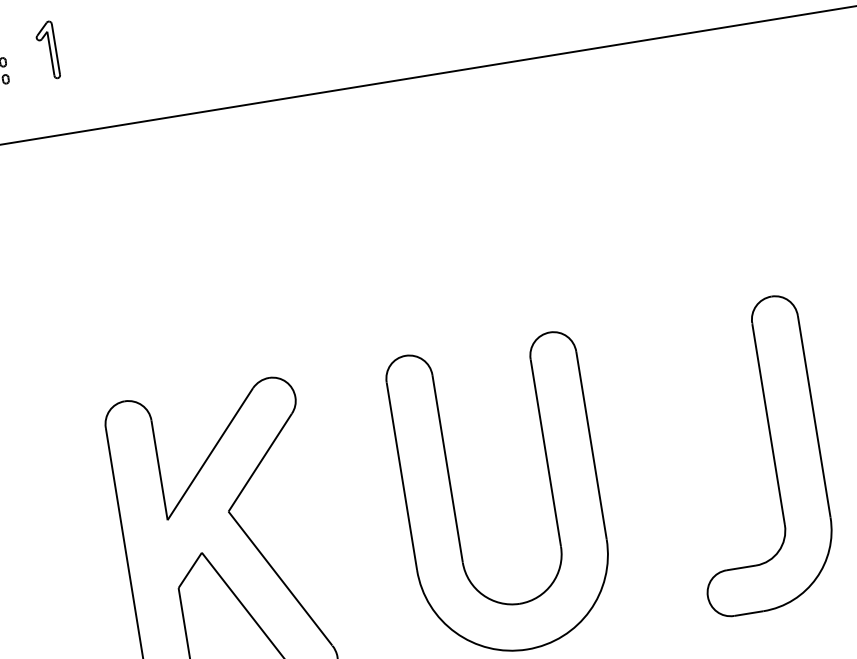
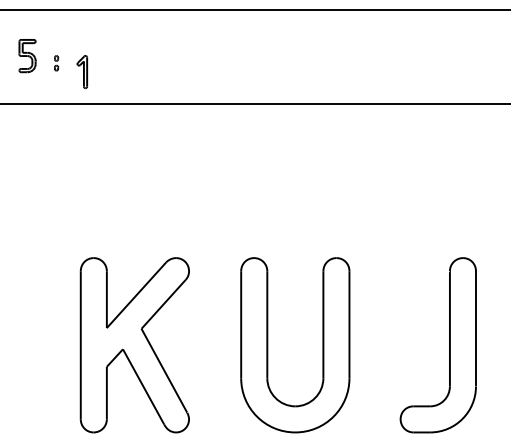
part: (46, 51) -> (81, 72), moved

